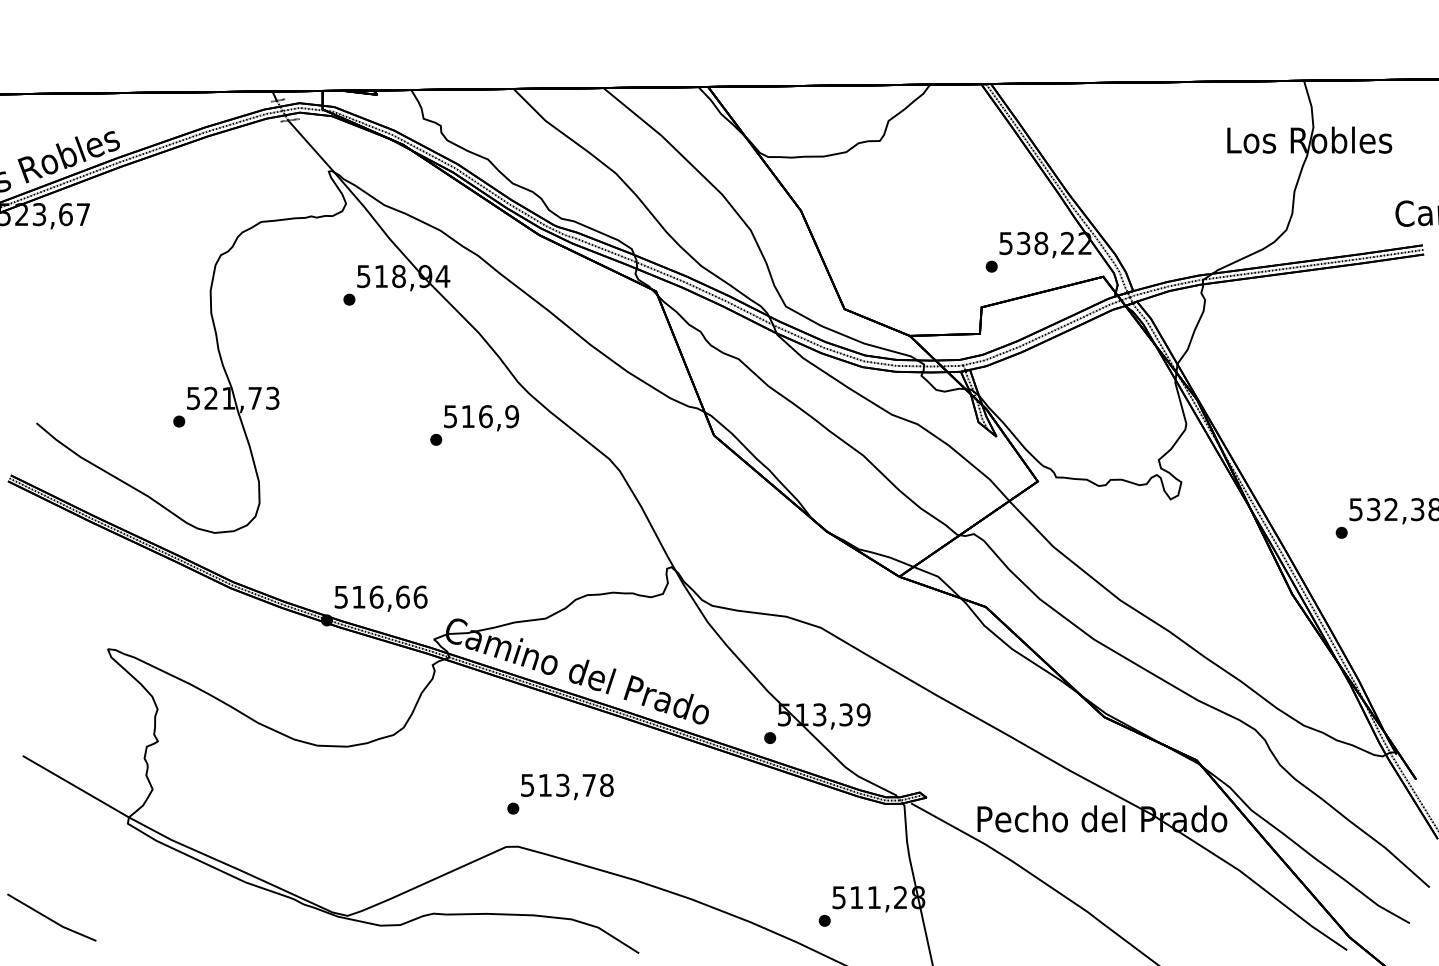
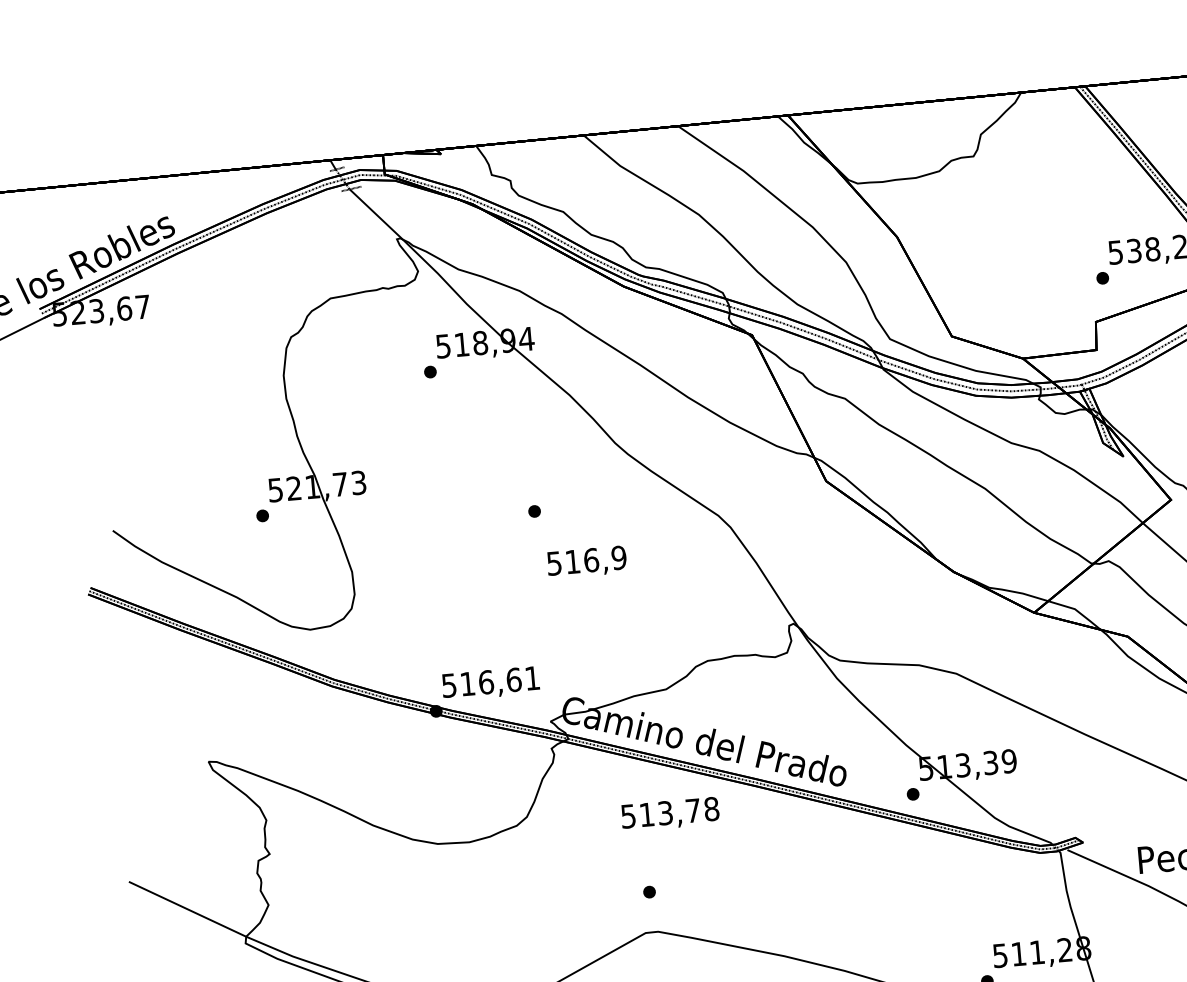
text: (481, 418) -> (587, 562), moved
text: (420, 596) -> (532, 677), 516,66 -> 516,61
text: (567, 786) -> (670, 813), moved

